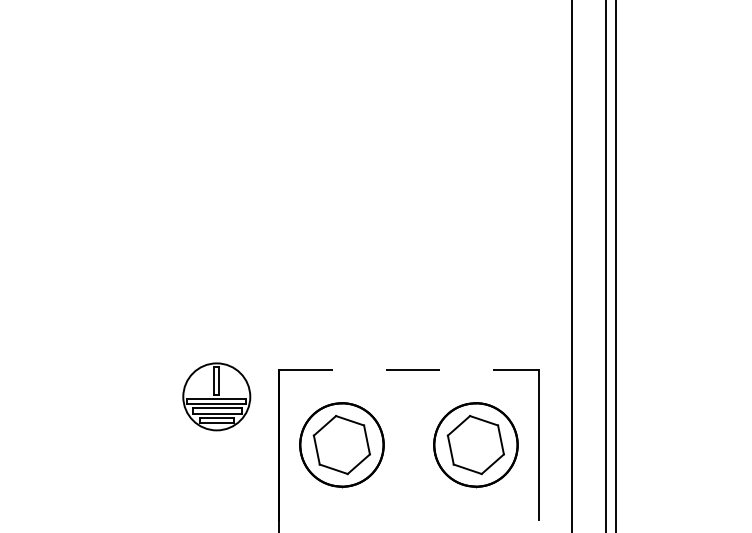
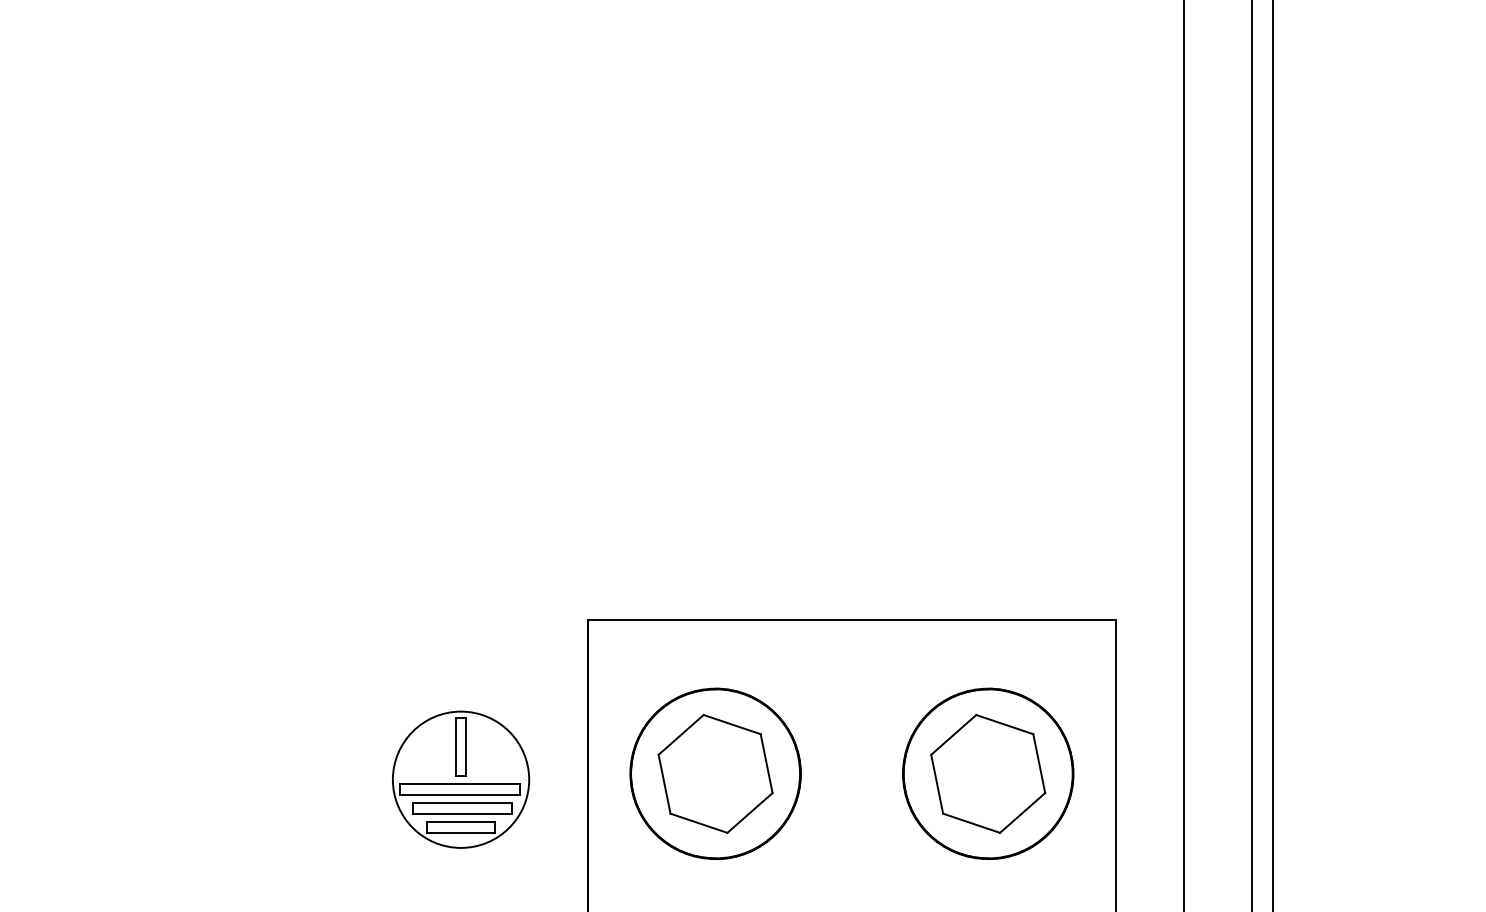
line: (408, 369) -> (851, 620), dashed -> solid
part: (216, 396) -> (460, 778), moved

